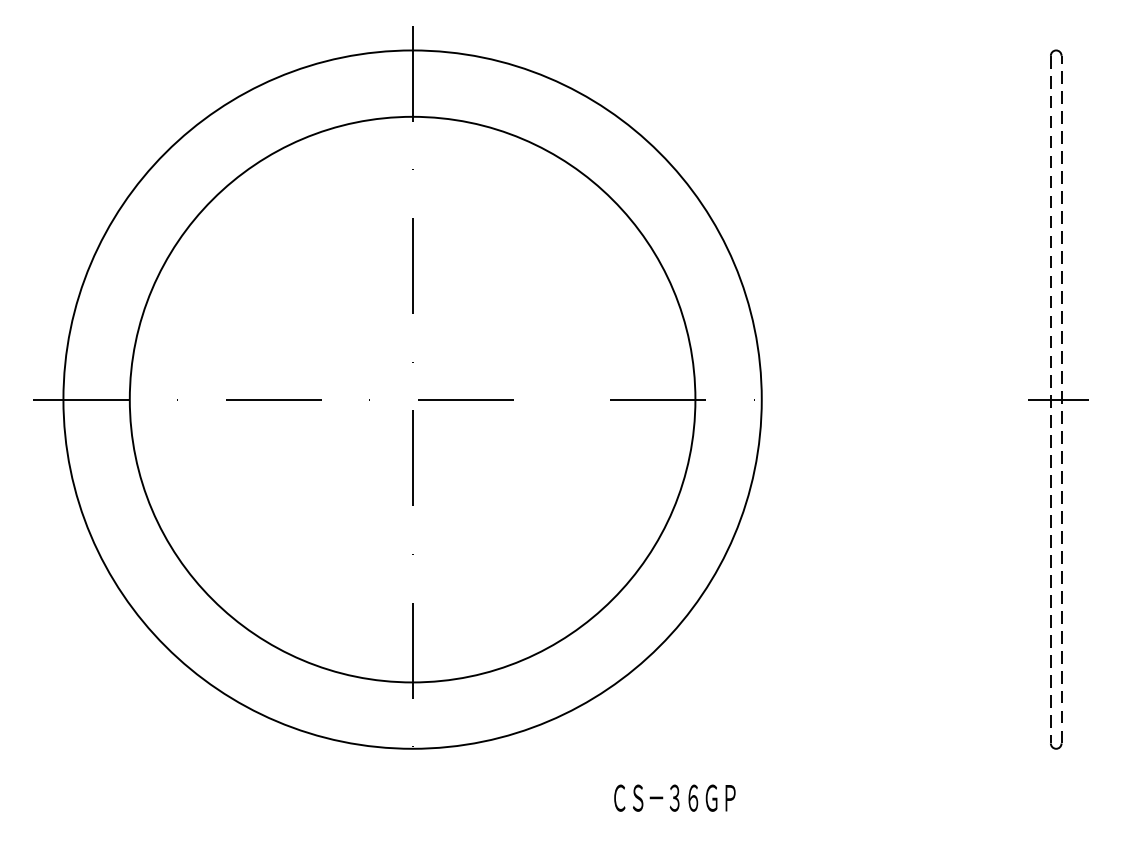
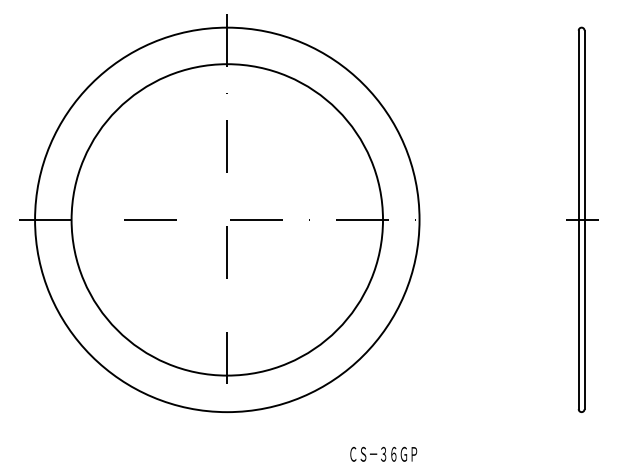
line: (1061, 398) -> (584, 219), dashed -> solid
line: (1050, 400) -> (578, 220), dashed -> solid
text: (674, 796) -> (383, 453), moved

